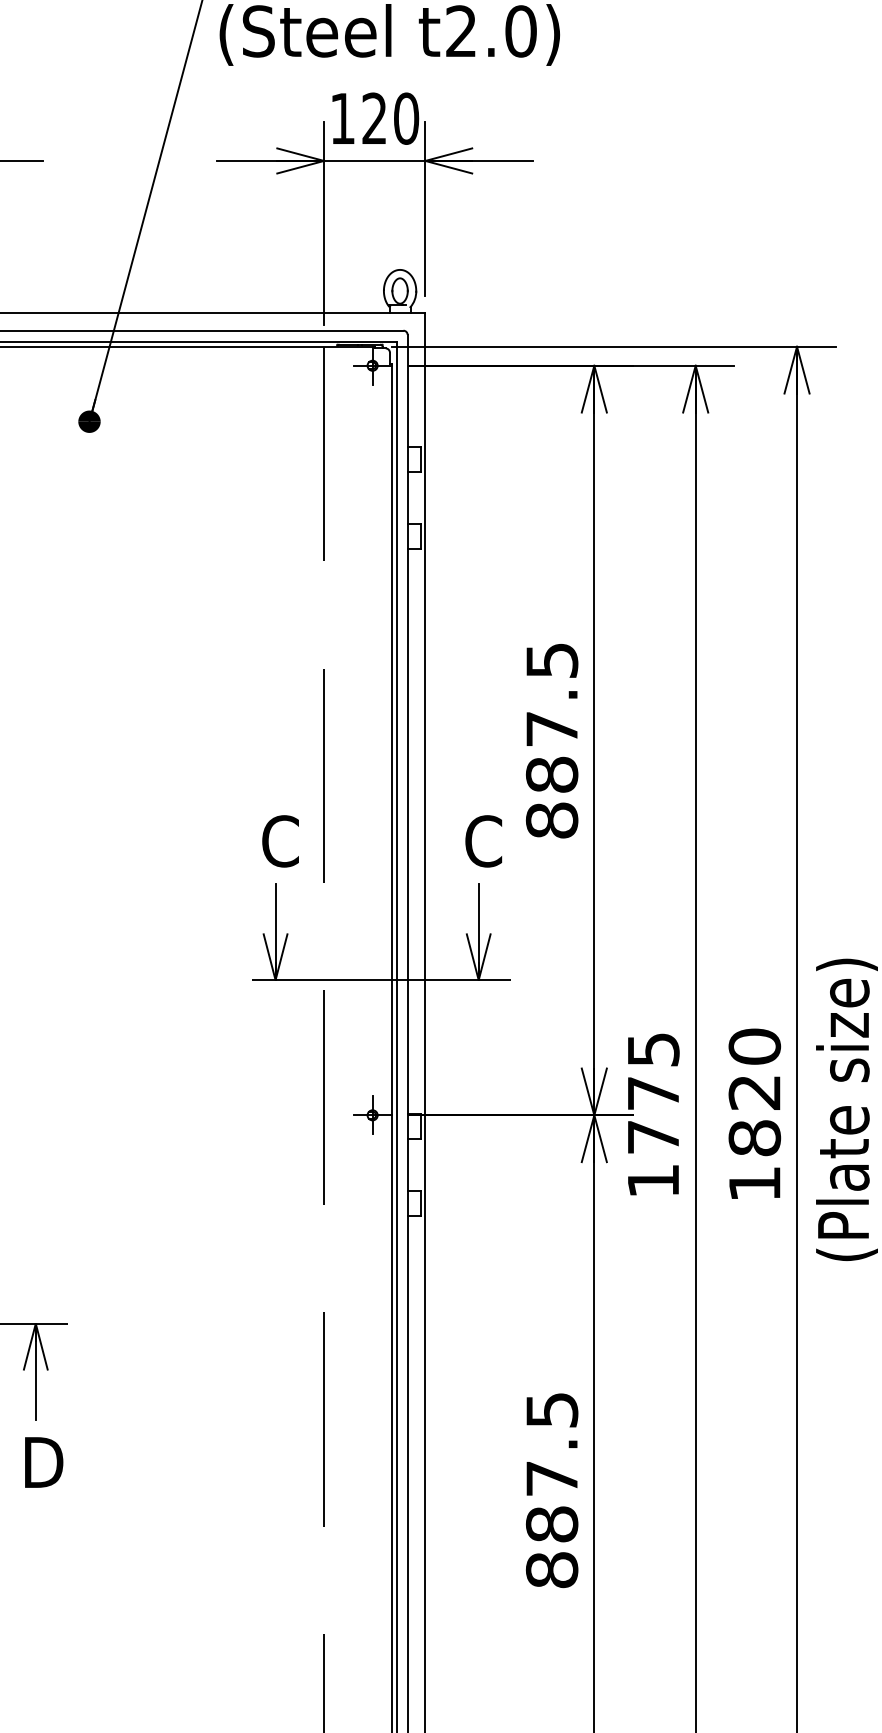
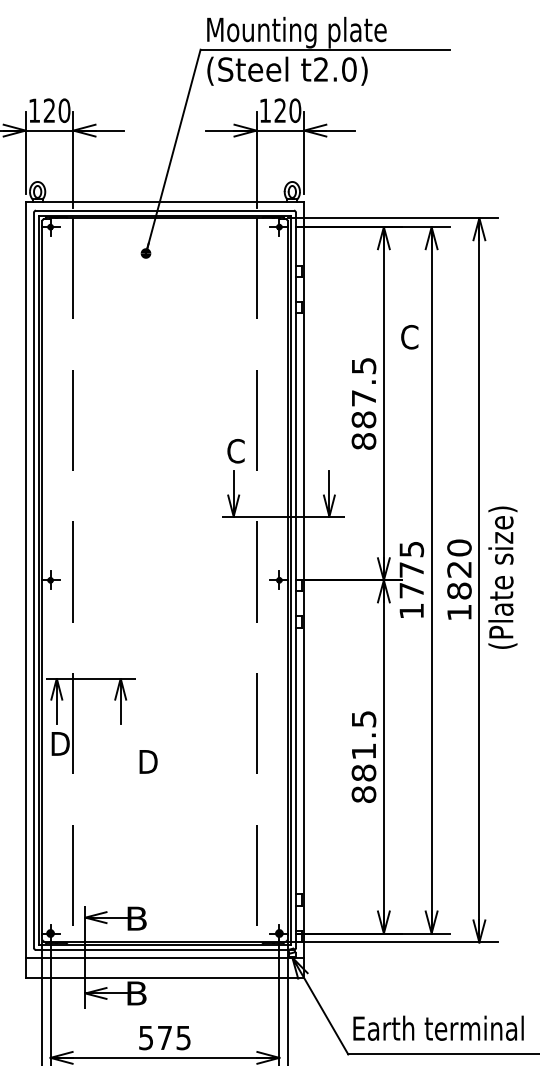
text: (483, 841) -> (409, 337), moved
text: (43, 1461) -> (148, 761), moved
text: (551, 1478) -> (363, 751), 887.5 -> 881.5

